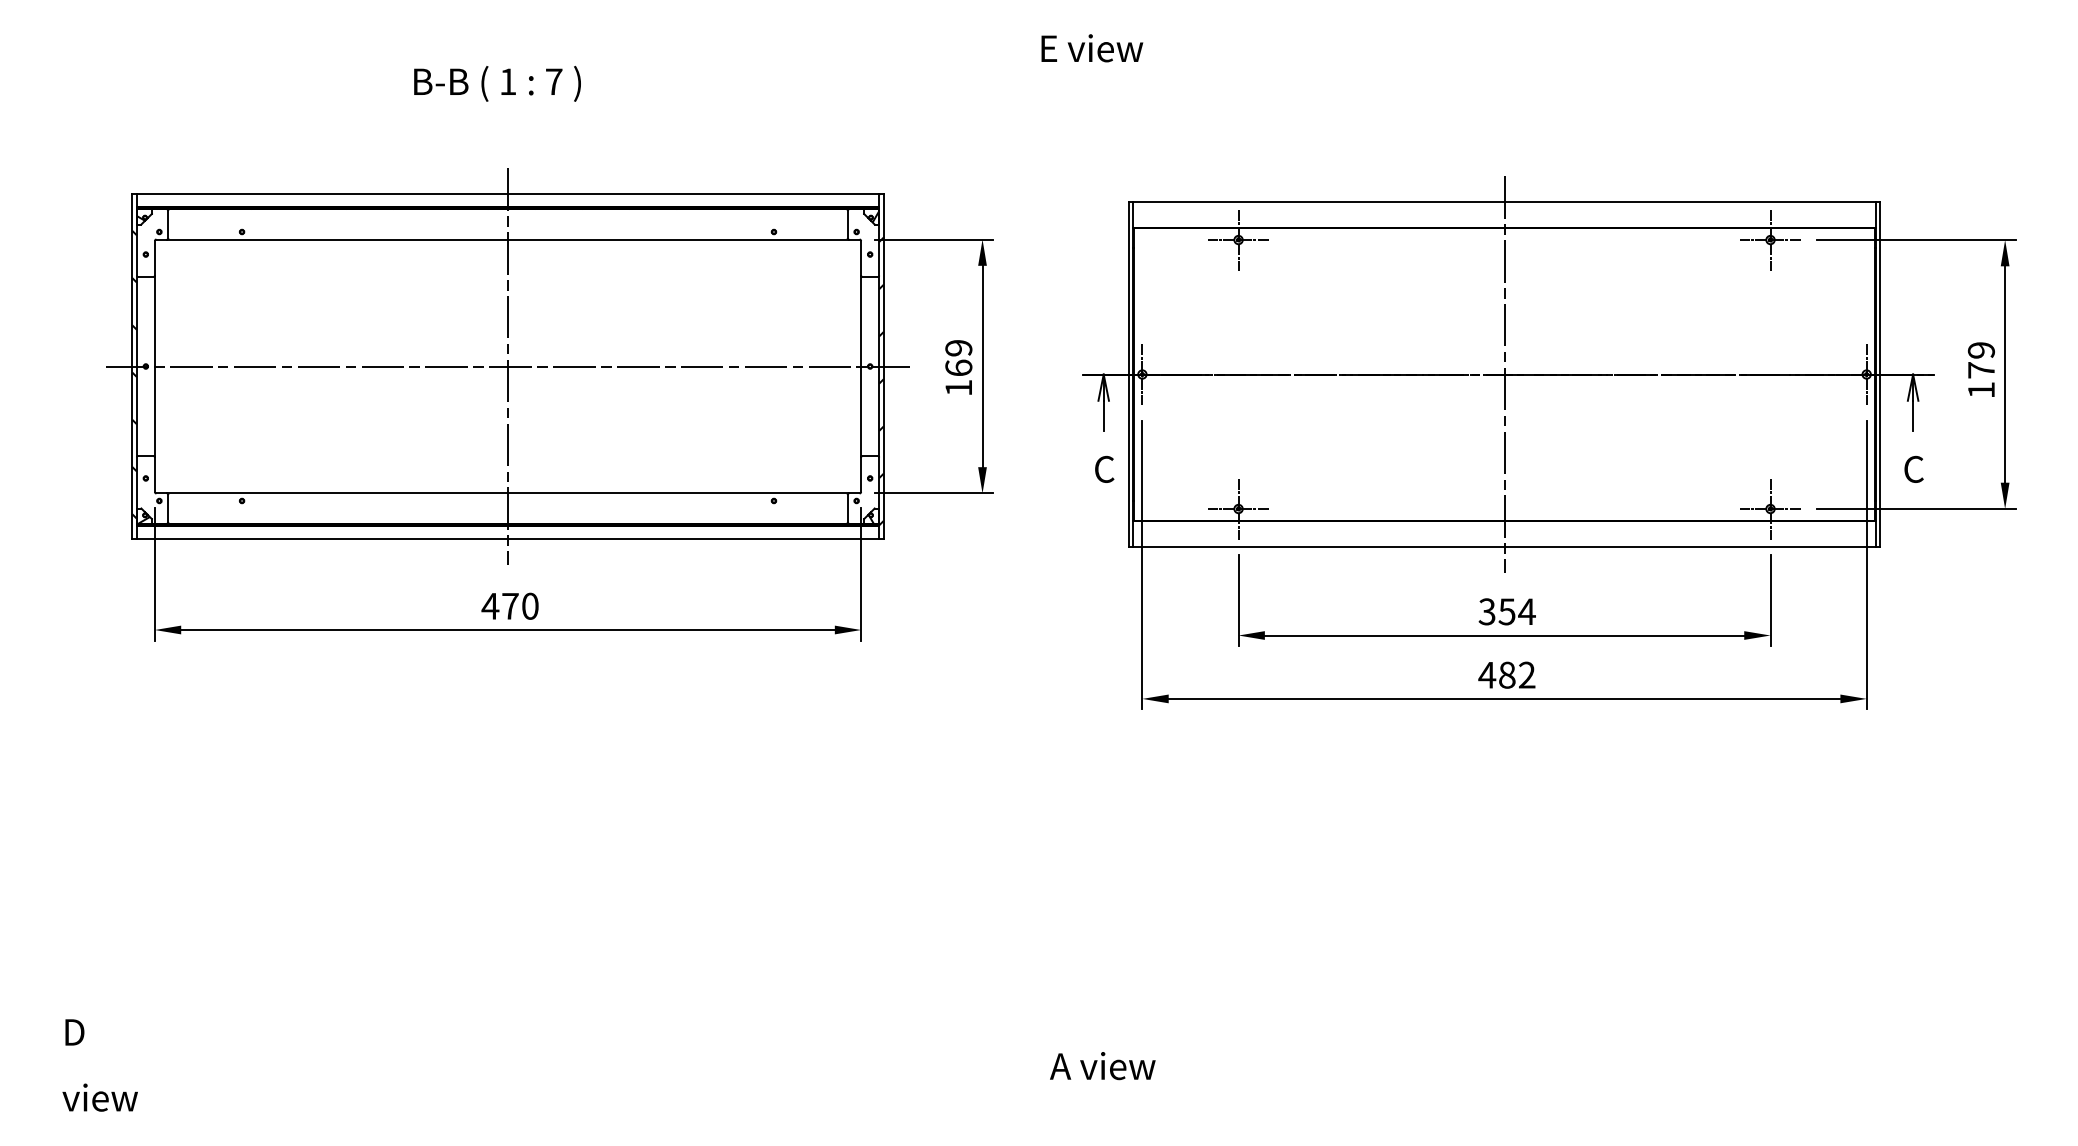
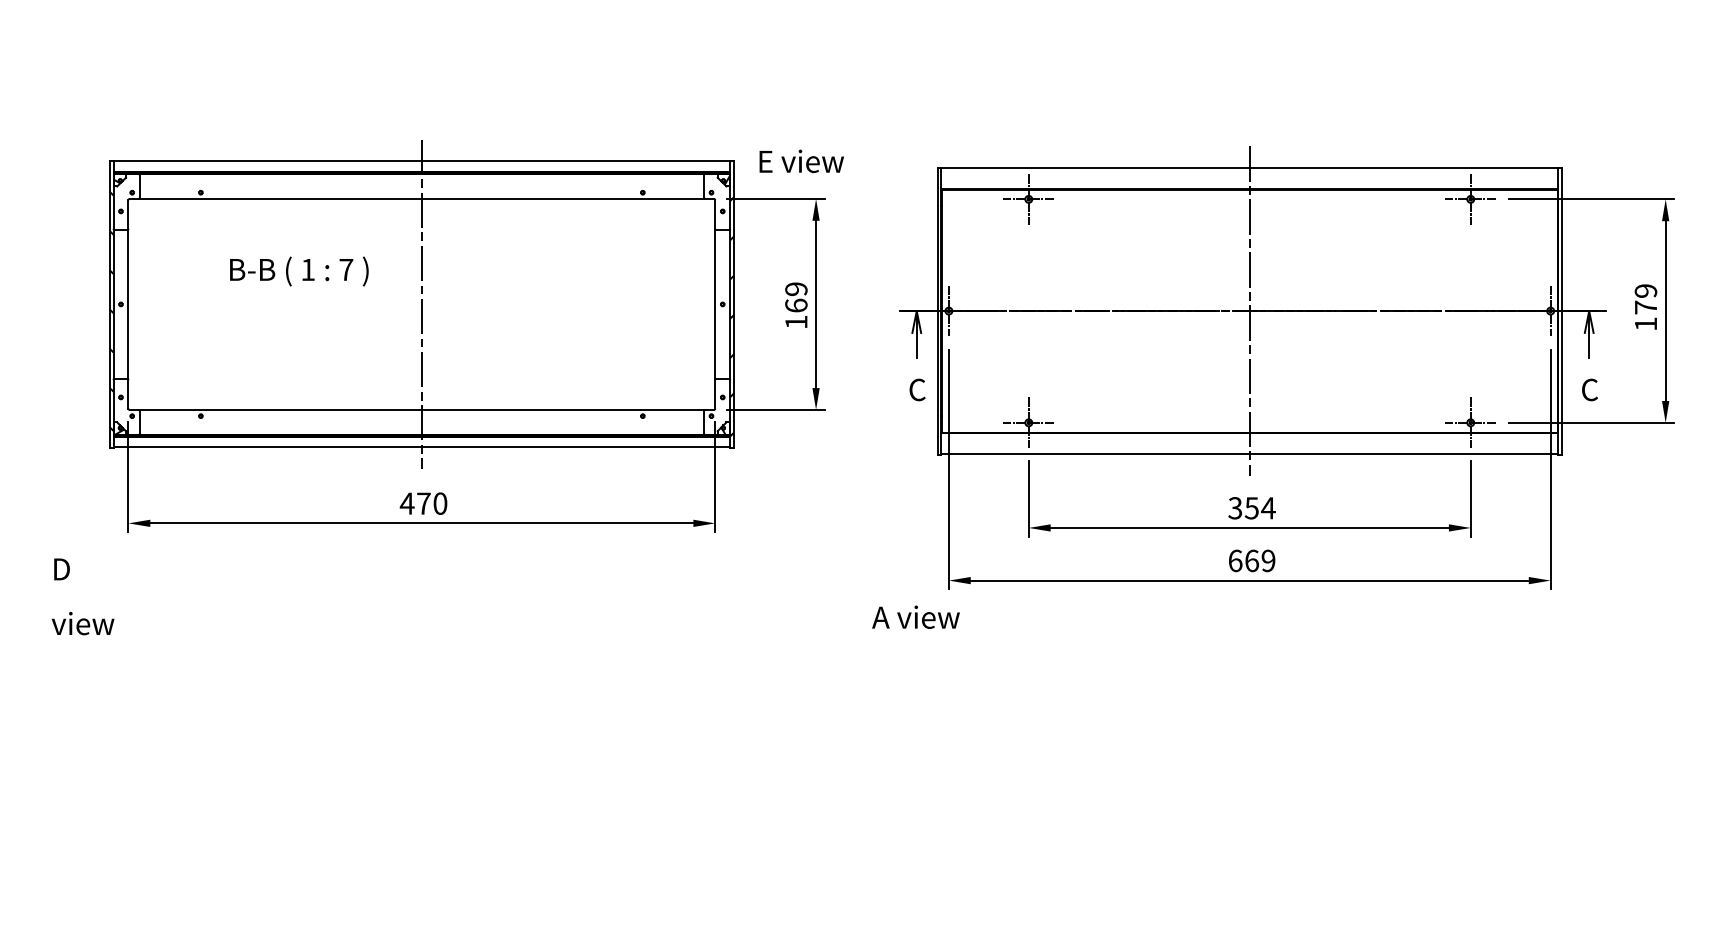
text: (1092, 48) -> (801, 161), moved
text: (497, 83) -> (299, 271), moved
line: (507, 366) -> (421, 304), removed
text: (1506, 674) -> (1251, 560), 482 -> 669
text: (99, 1065) -> (82, 596), moved
text: (1102, 1066) -> (915, 617), moved

